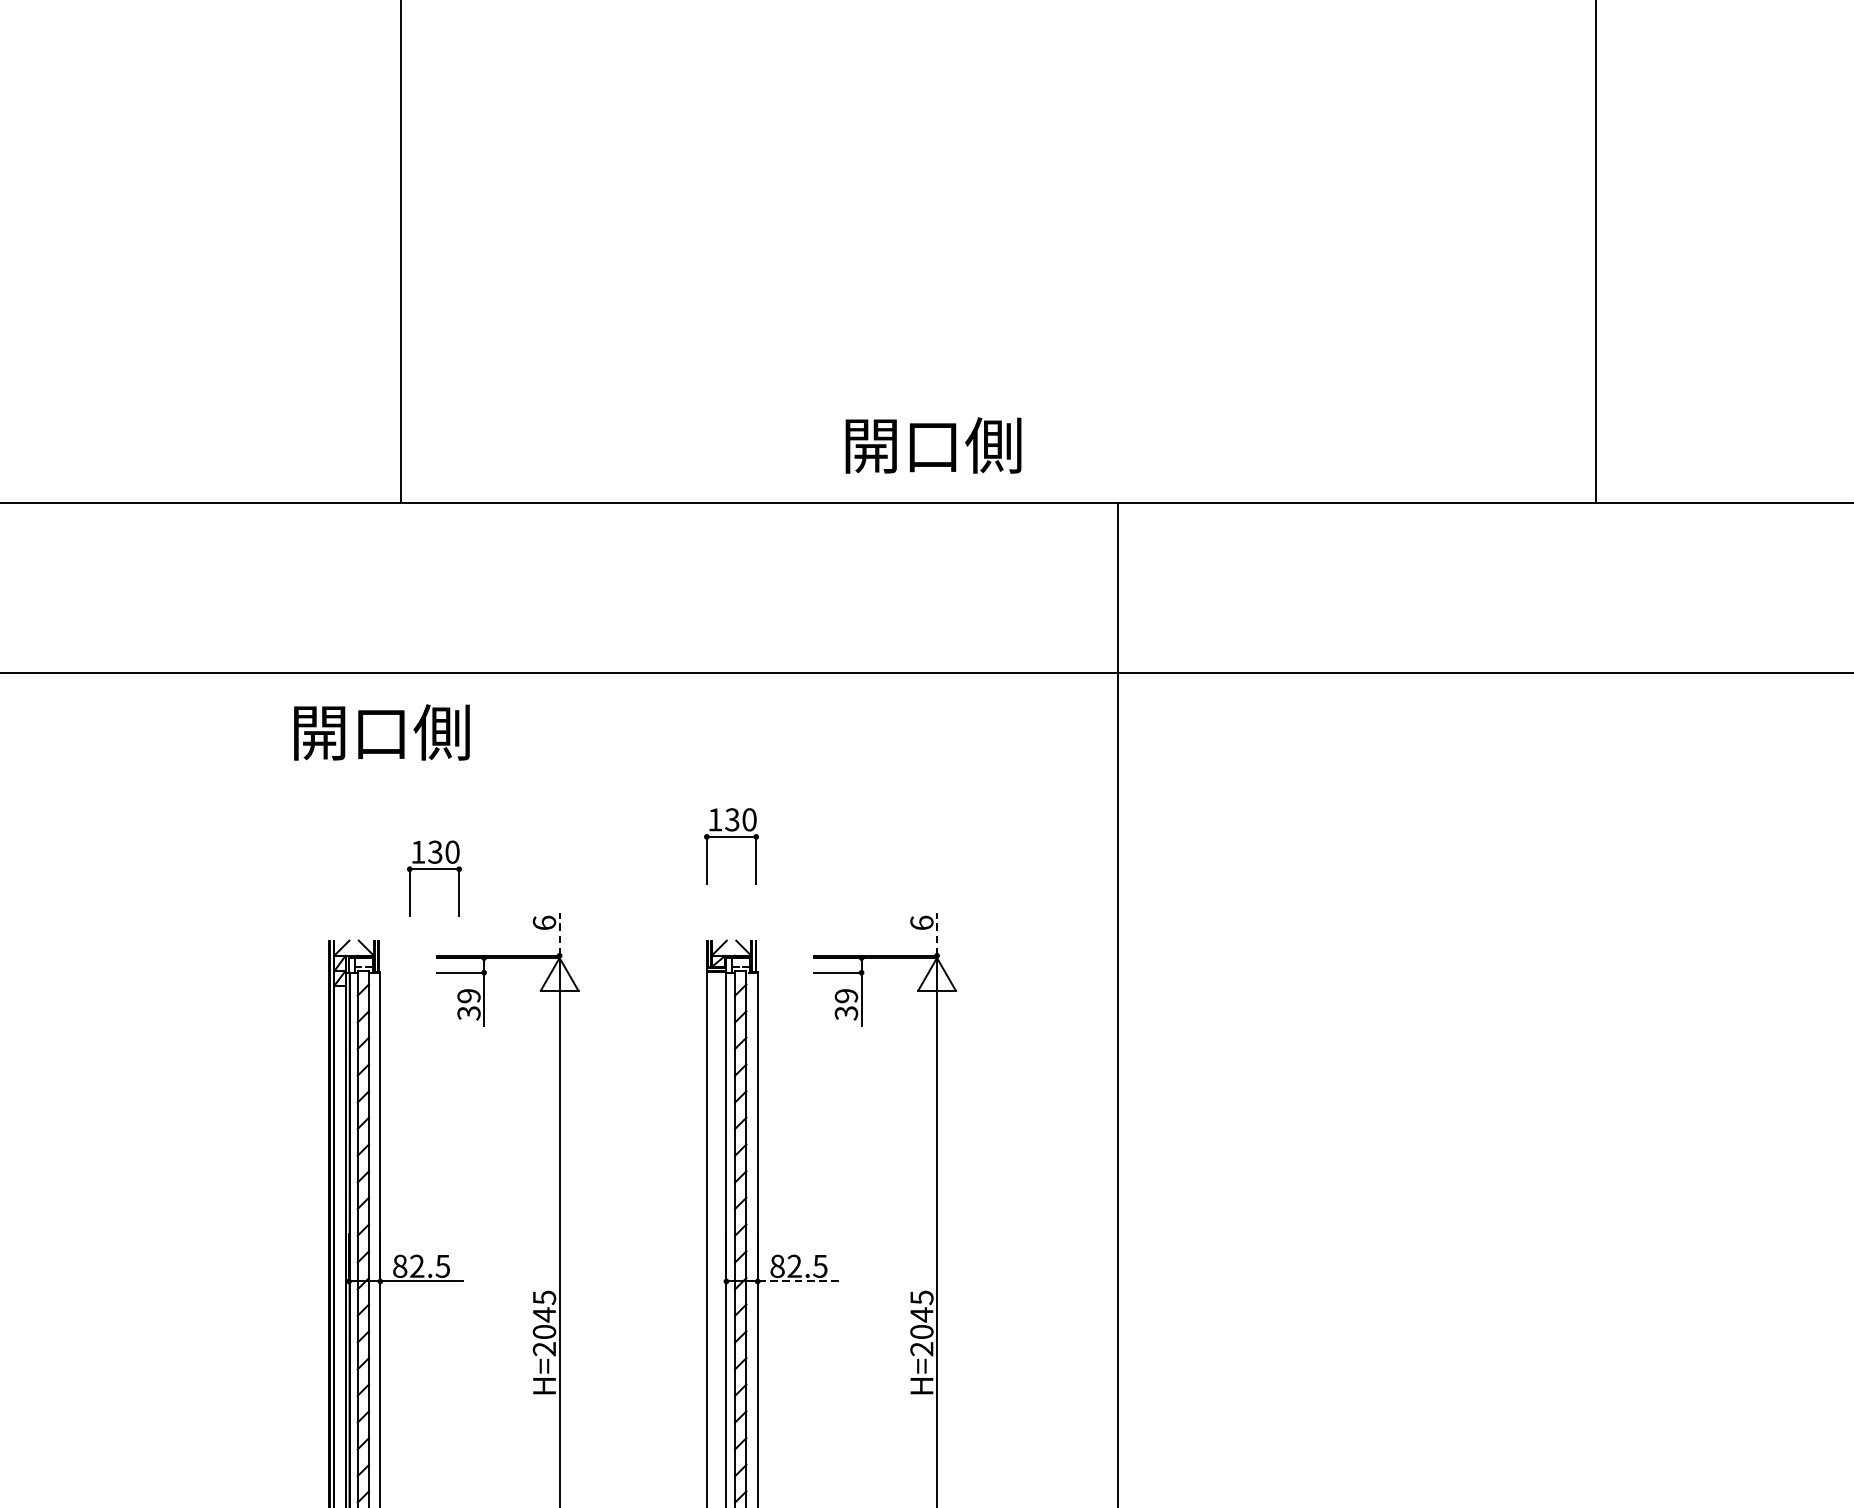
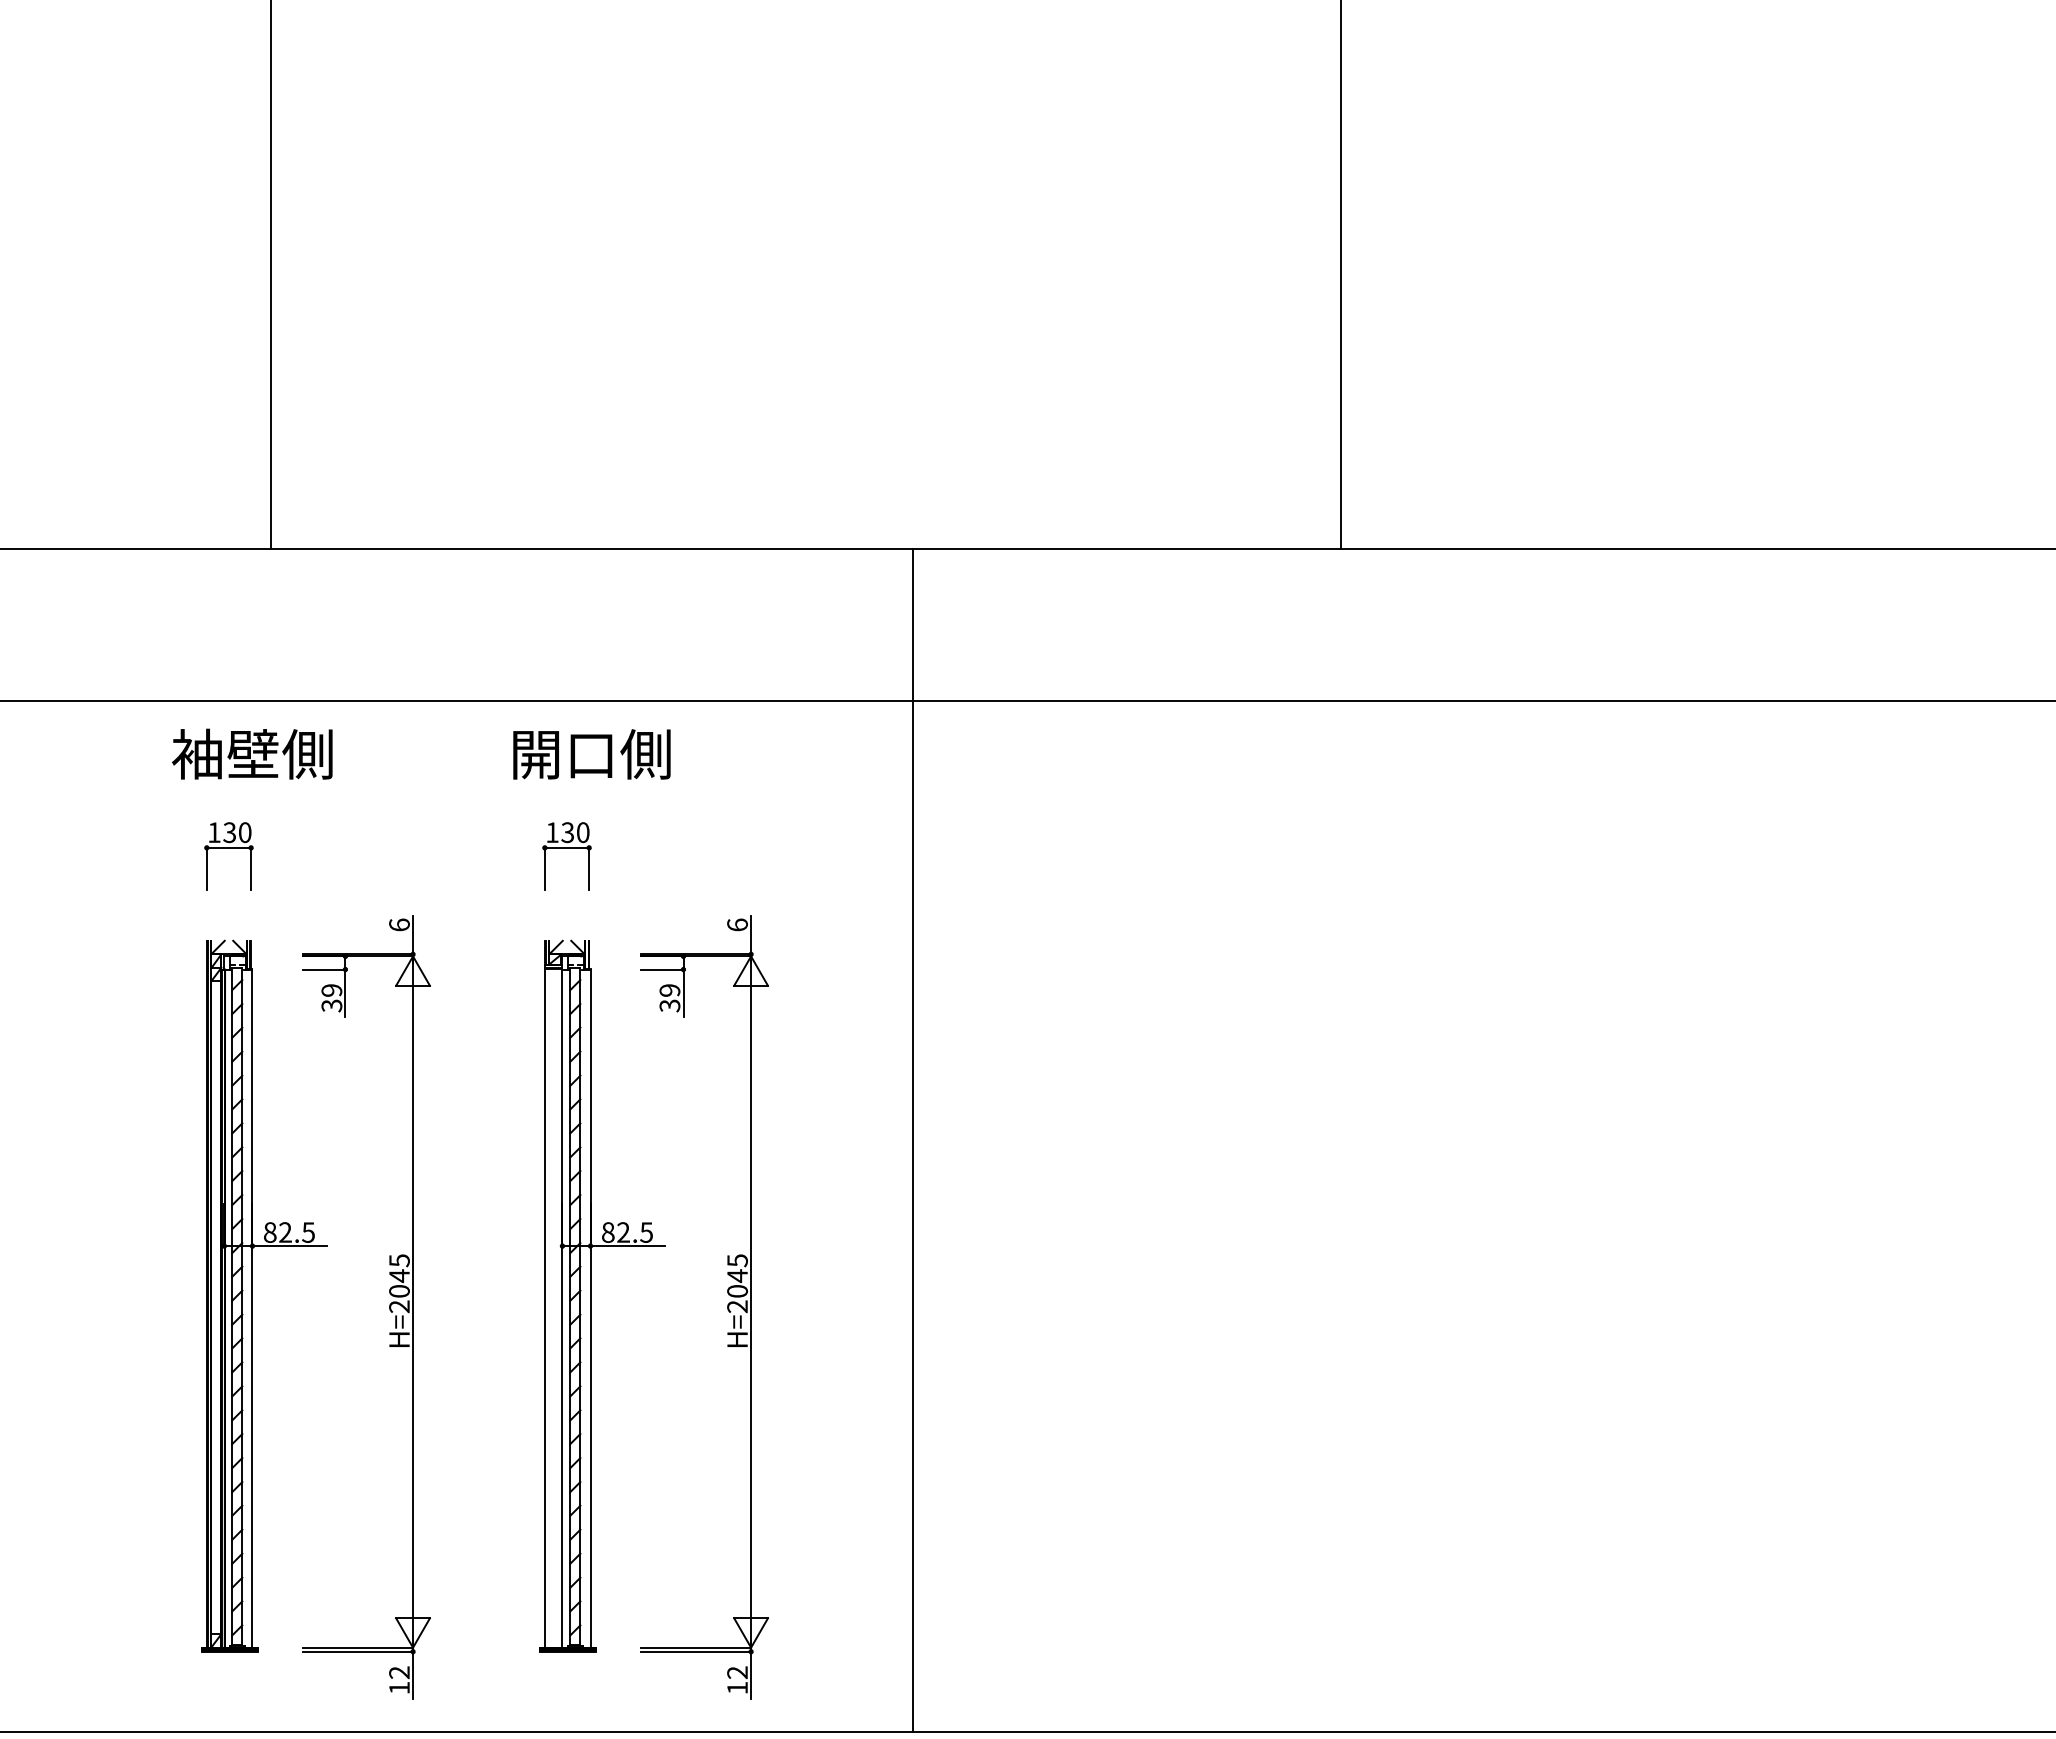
text: (933, 445) -> (591, 754), moved
text: (350, 731) -> (225, 753), 開口側 -> 袖壁側
part: (433, 869) -> (228, 848), moved
line: (560, 933) -> (413, 934), dashed -> solid
line: (937, 933) -> (751, 934), dashed -> solid
line: (800, 1281) -> (628, 1246), dashed -> solid

